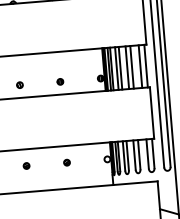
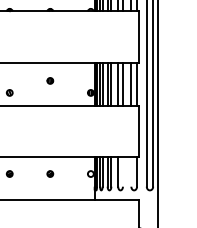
part: (60, 81) -> (50, 80), moved
line: (147, 153) -> (131, 171), removed
line: (138, 154) -> (122, 171), removed

